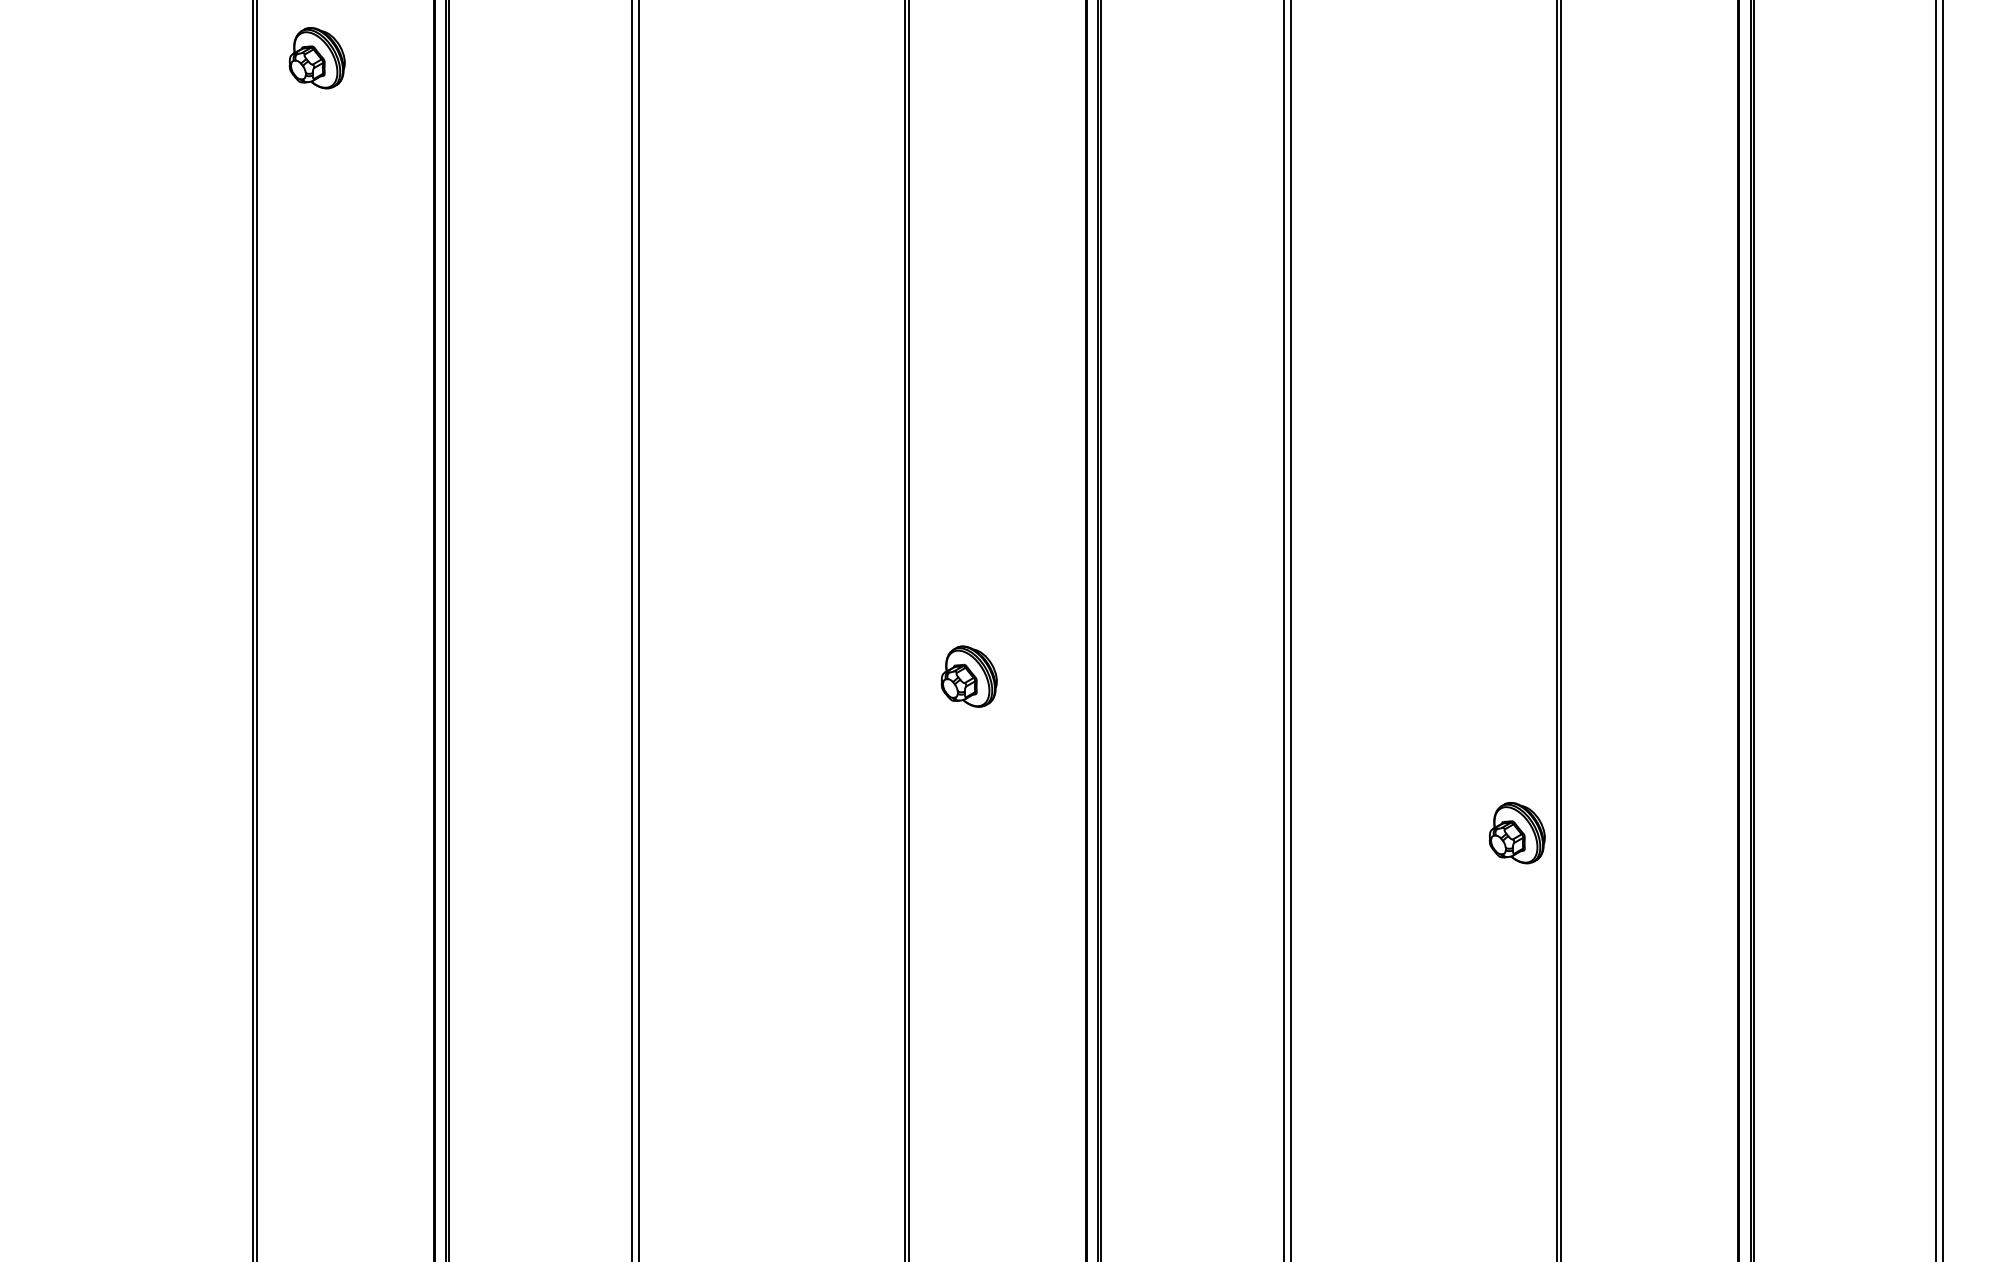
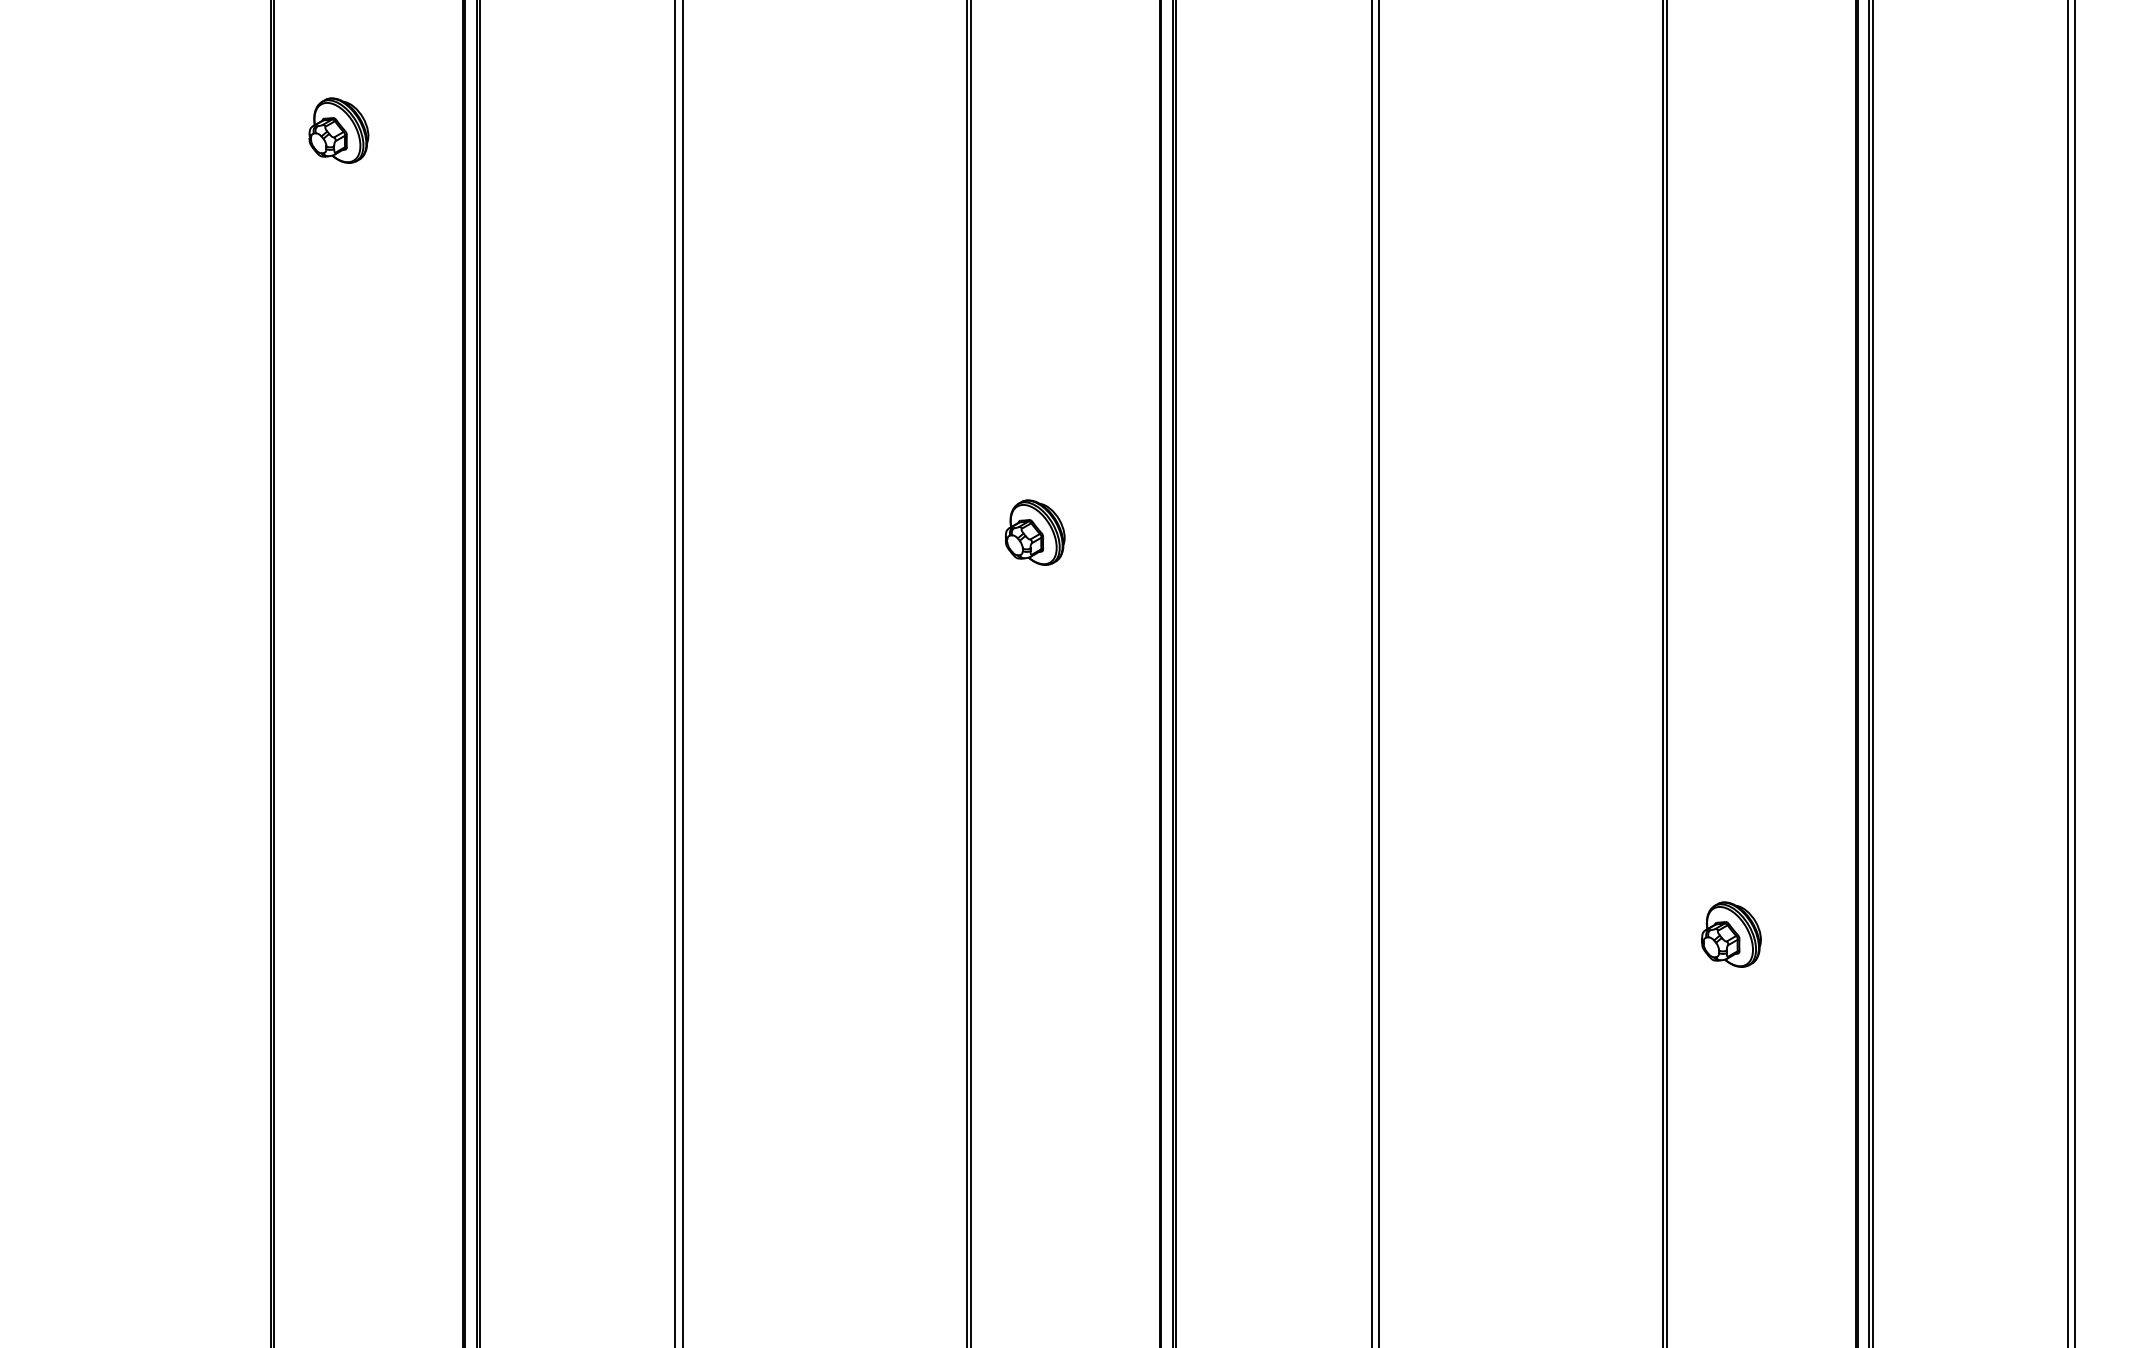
part: (316, 58) -> (338, 130), moved
part: (968, 676) -> (1034, 532), moved
part: (1516, 833) -> (1730, 935), moved

